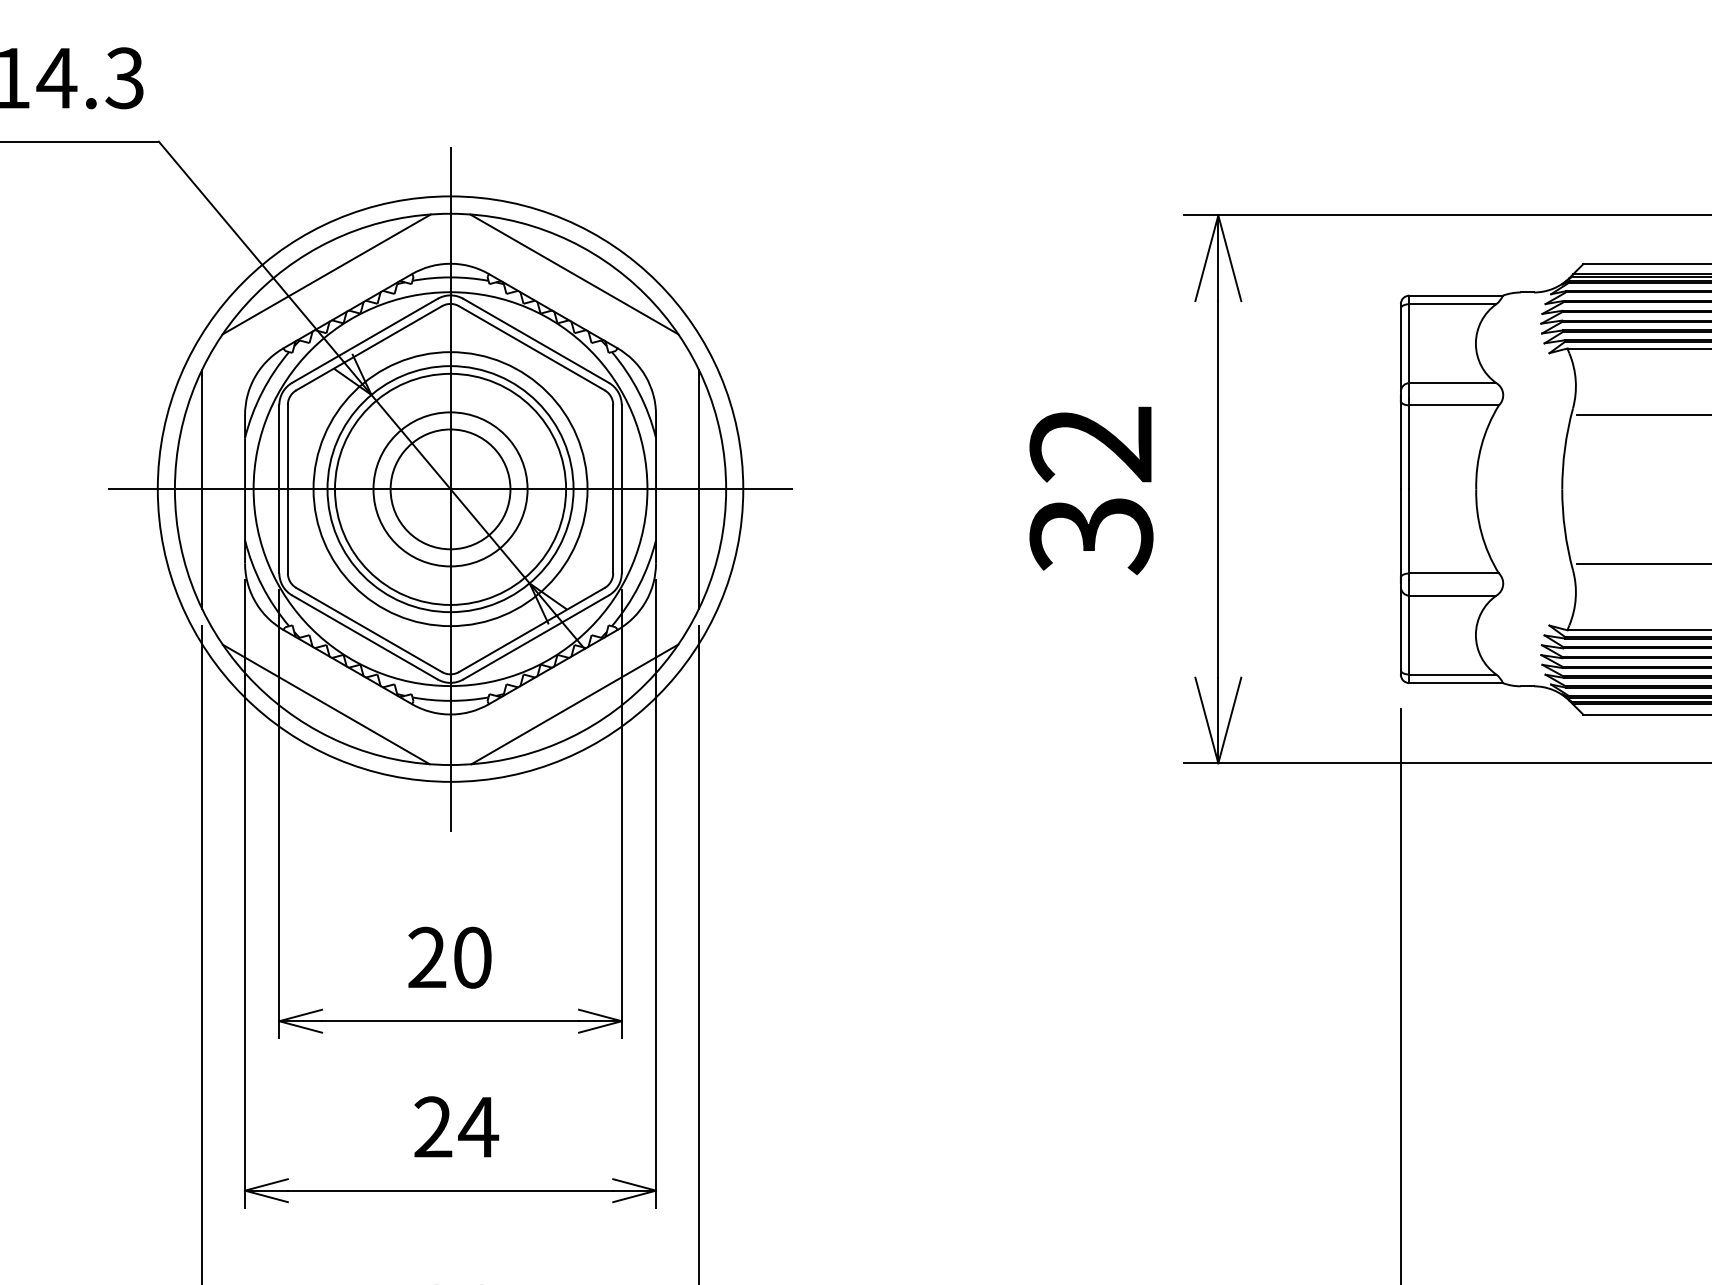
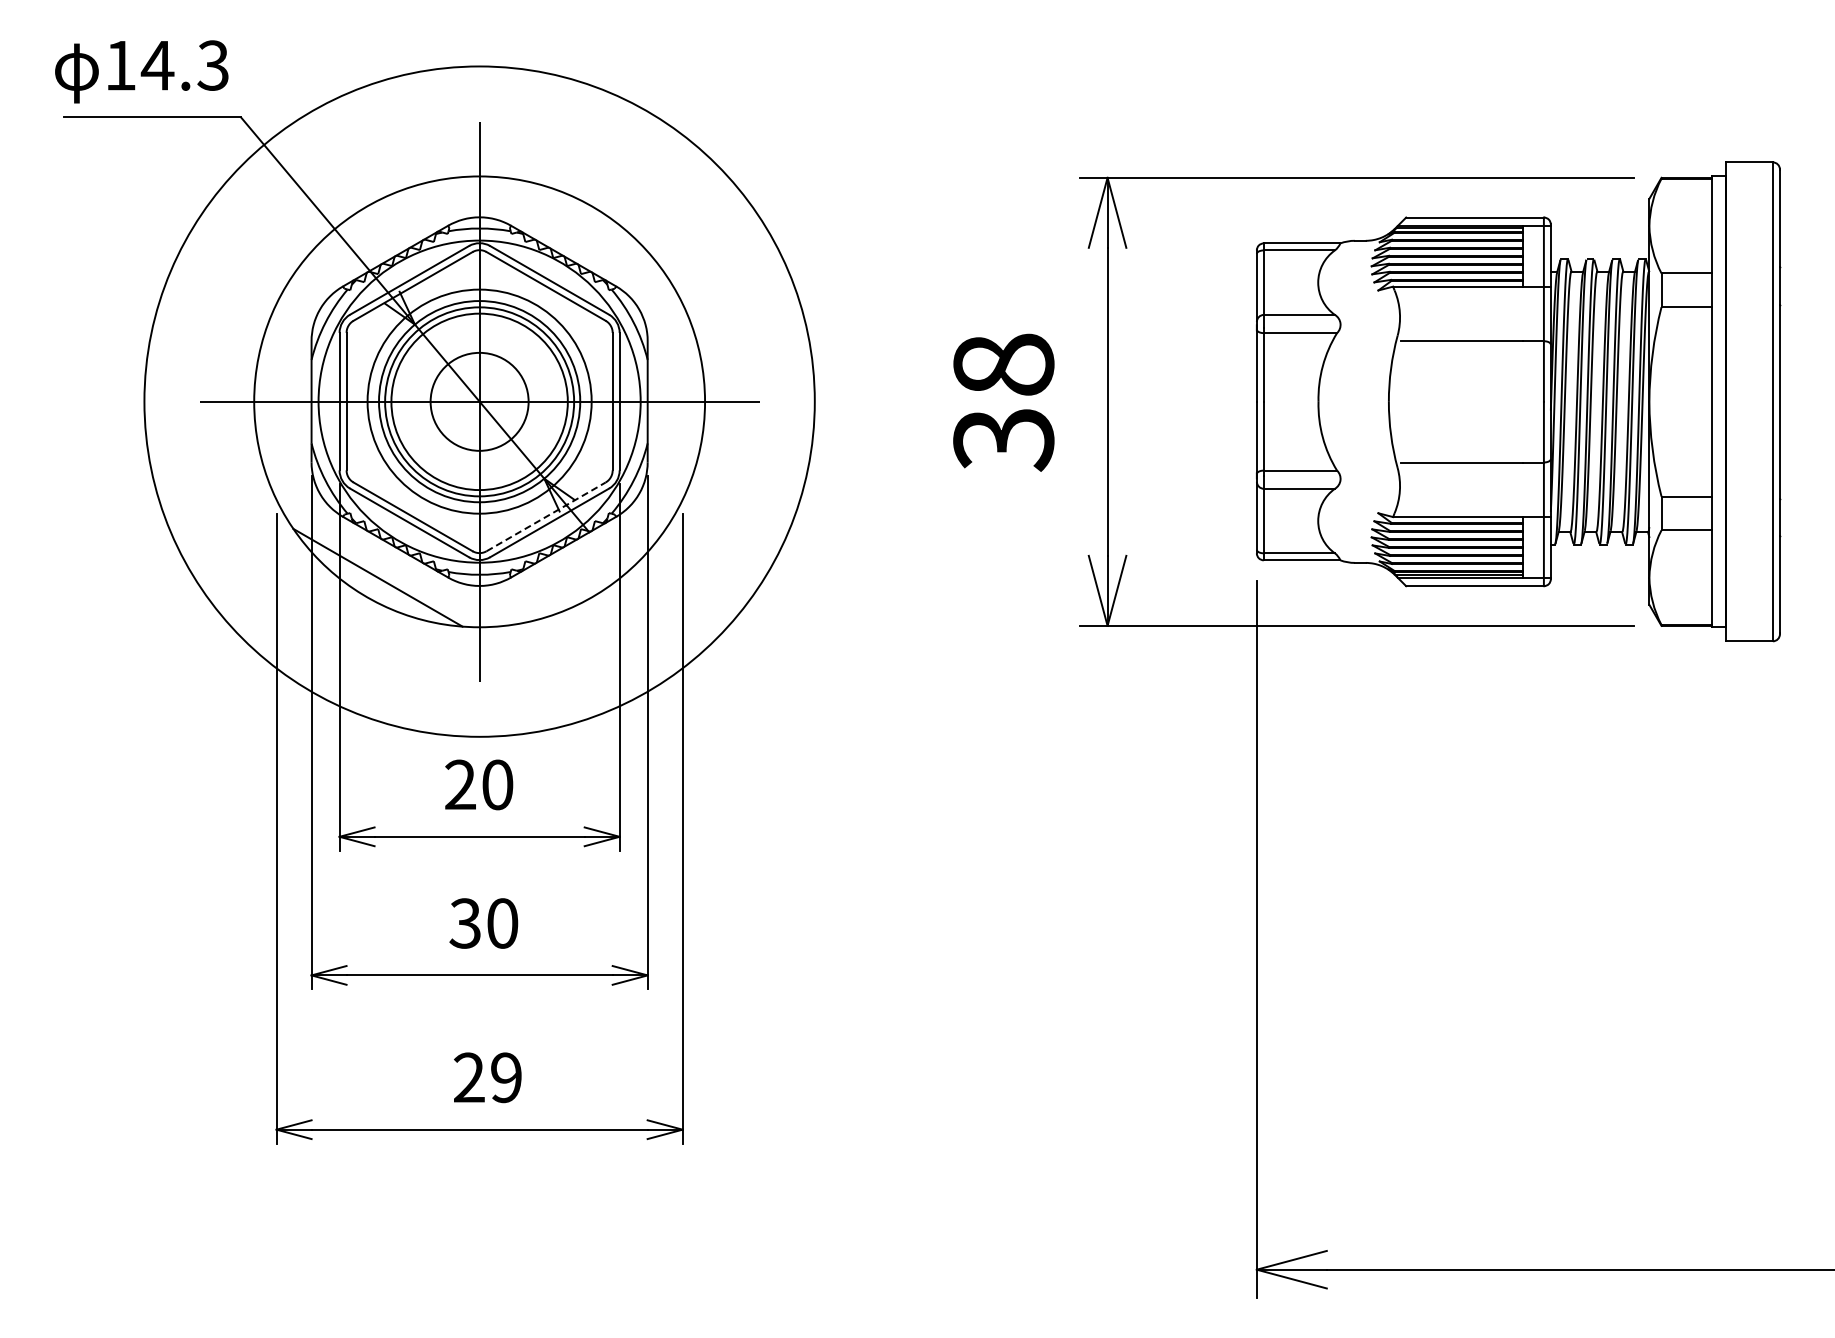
line: (326, 274) -> (378, 226), removed
line: (573, 274) -> (580, 226), removed
text: (1091, 443) -> (1003, 364), 32 -> 38
line: (202, 488) -> (276, 401), removed
circle: (450, 488) -> (479, 401), size x1.4
circle: (450, 488) -> (479, 401), size x1.4
line: (698, 488) -> (682, 401), removed
line: (532, 629) -> (546, 516), solid -> dashed
line: (573, 704) -> (580, 577), removed
text: (456, 1127) -> (484, 923), 24 -> 30

